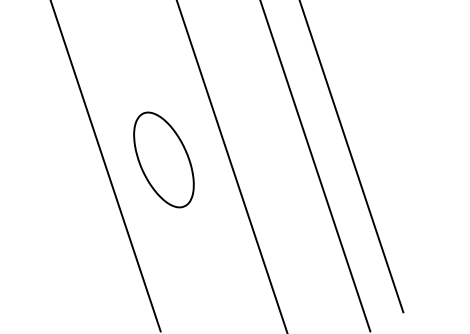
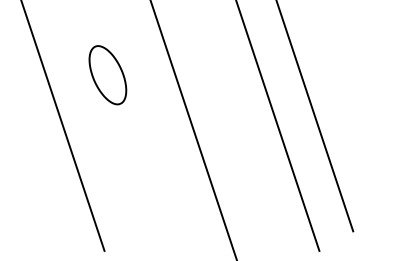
part: (163, 159) -> (107, 74), size x0.6

